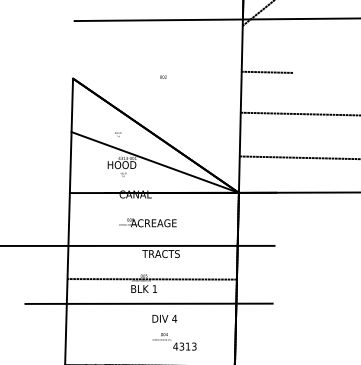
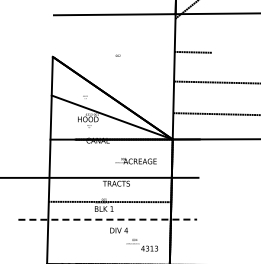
text: (147, 223) -> (135, 161), moved
line: (150, 303) -> (108, 219), solid -> dashed
text: (173, 342) -> (141, 245), moved

